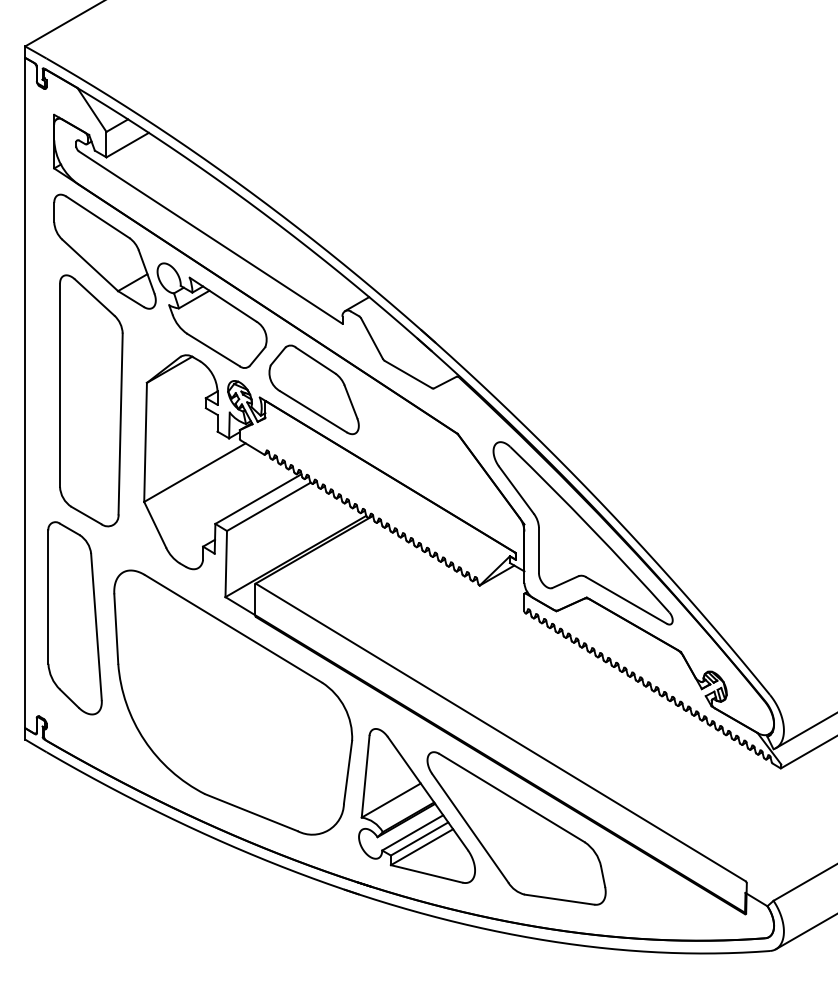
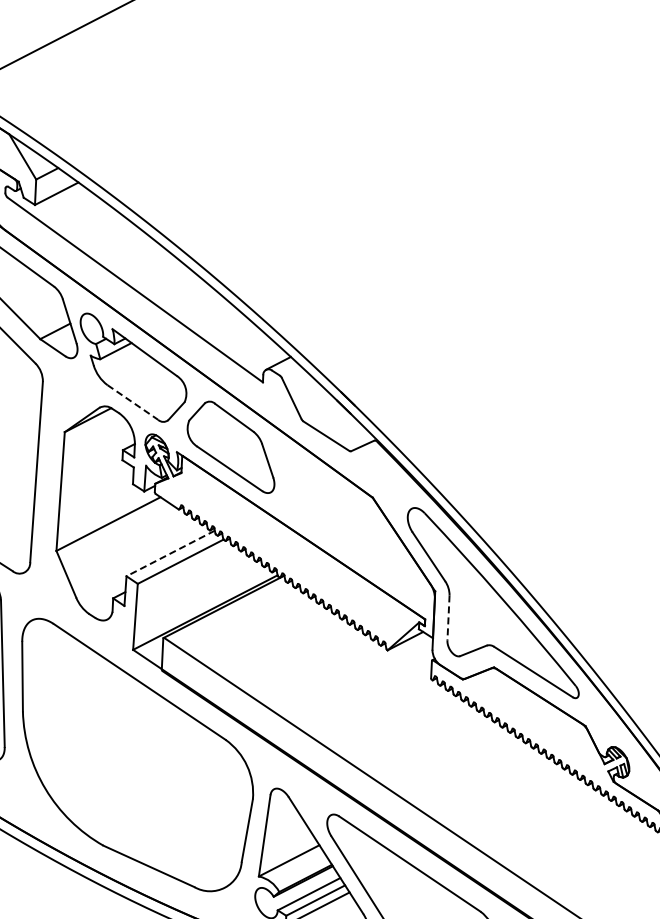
line: (213, 350) -> (132, 402), solid -> dashed
line: (258, 499) -> (170, 553), solid -> dashed
line: (538, 550) -> (448, 618), solid -> dashed

